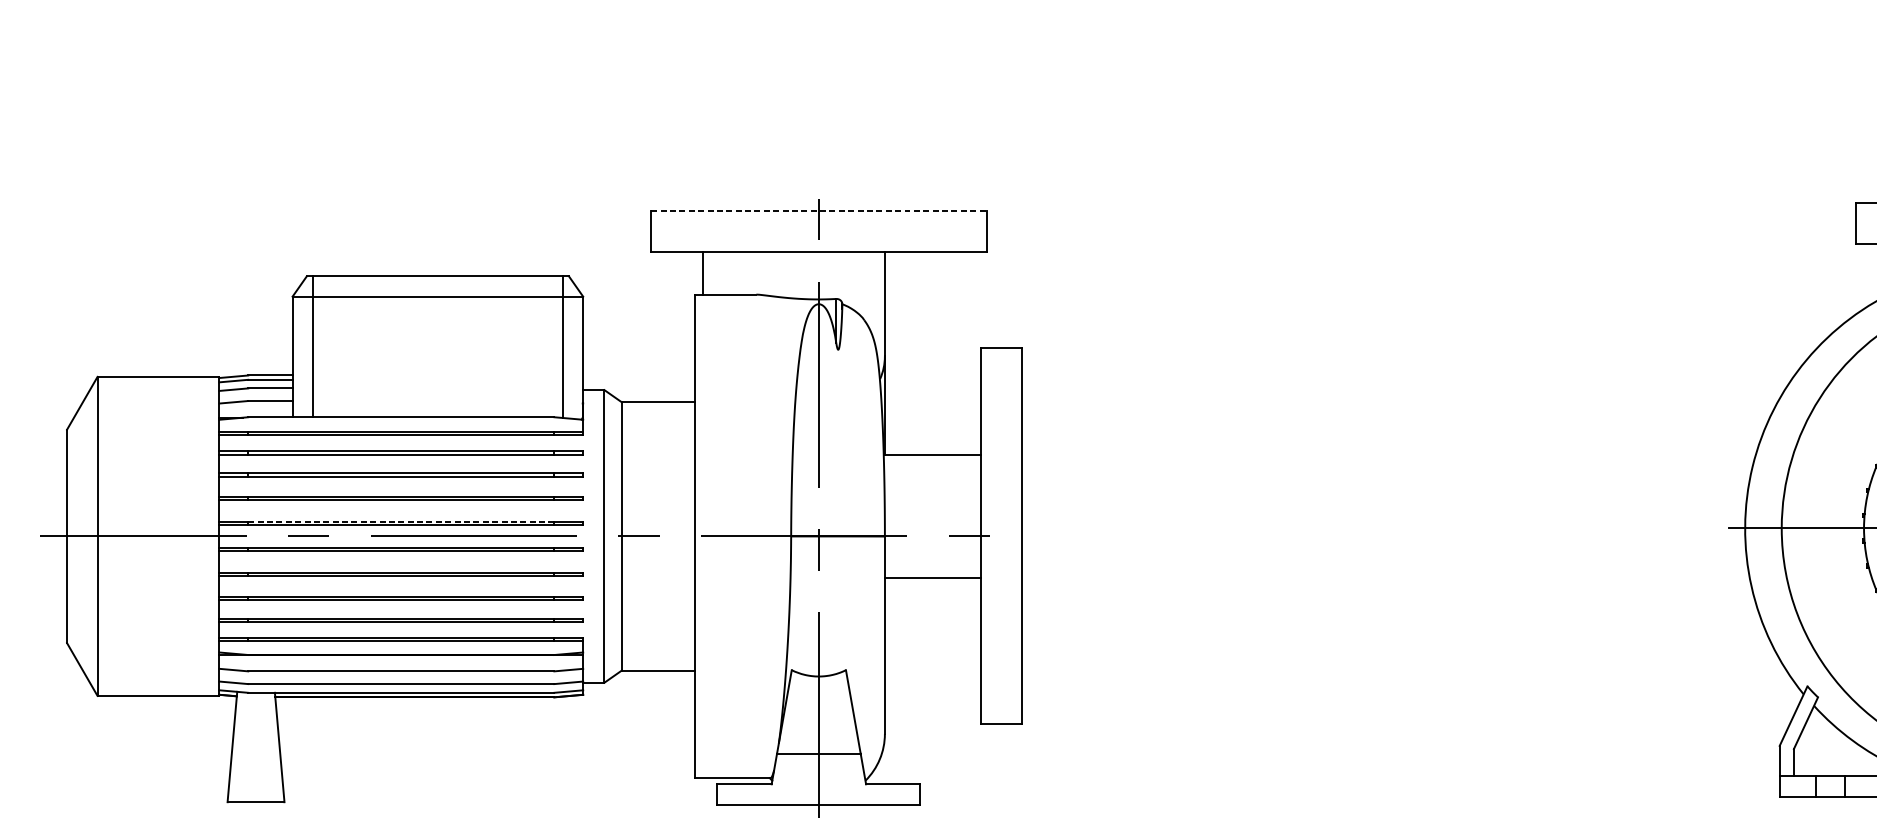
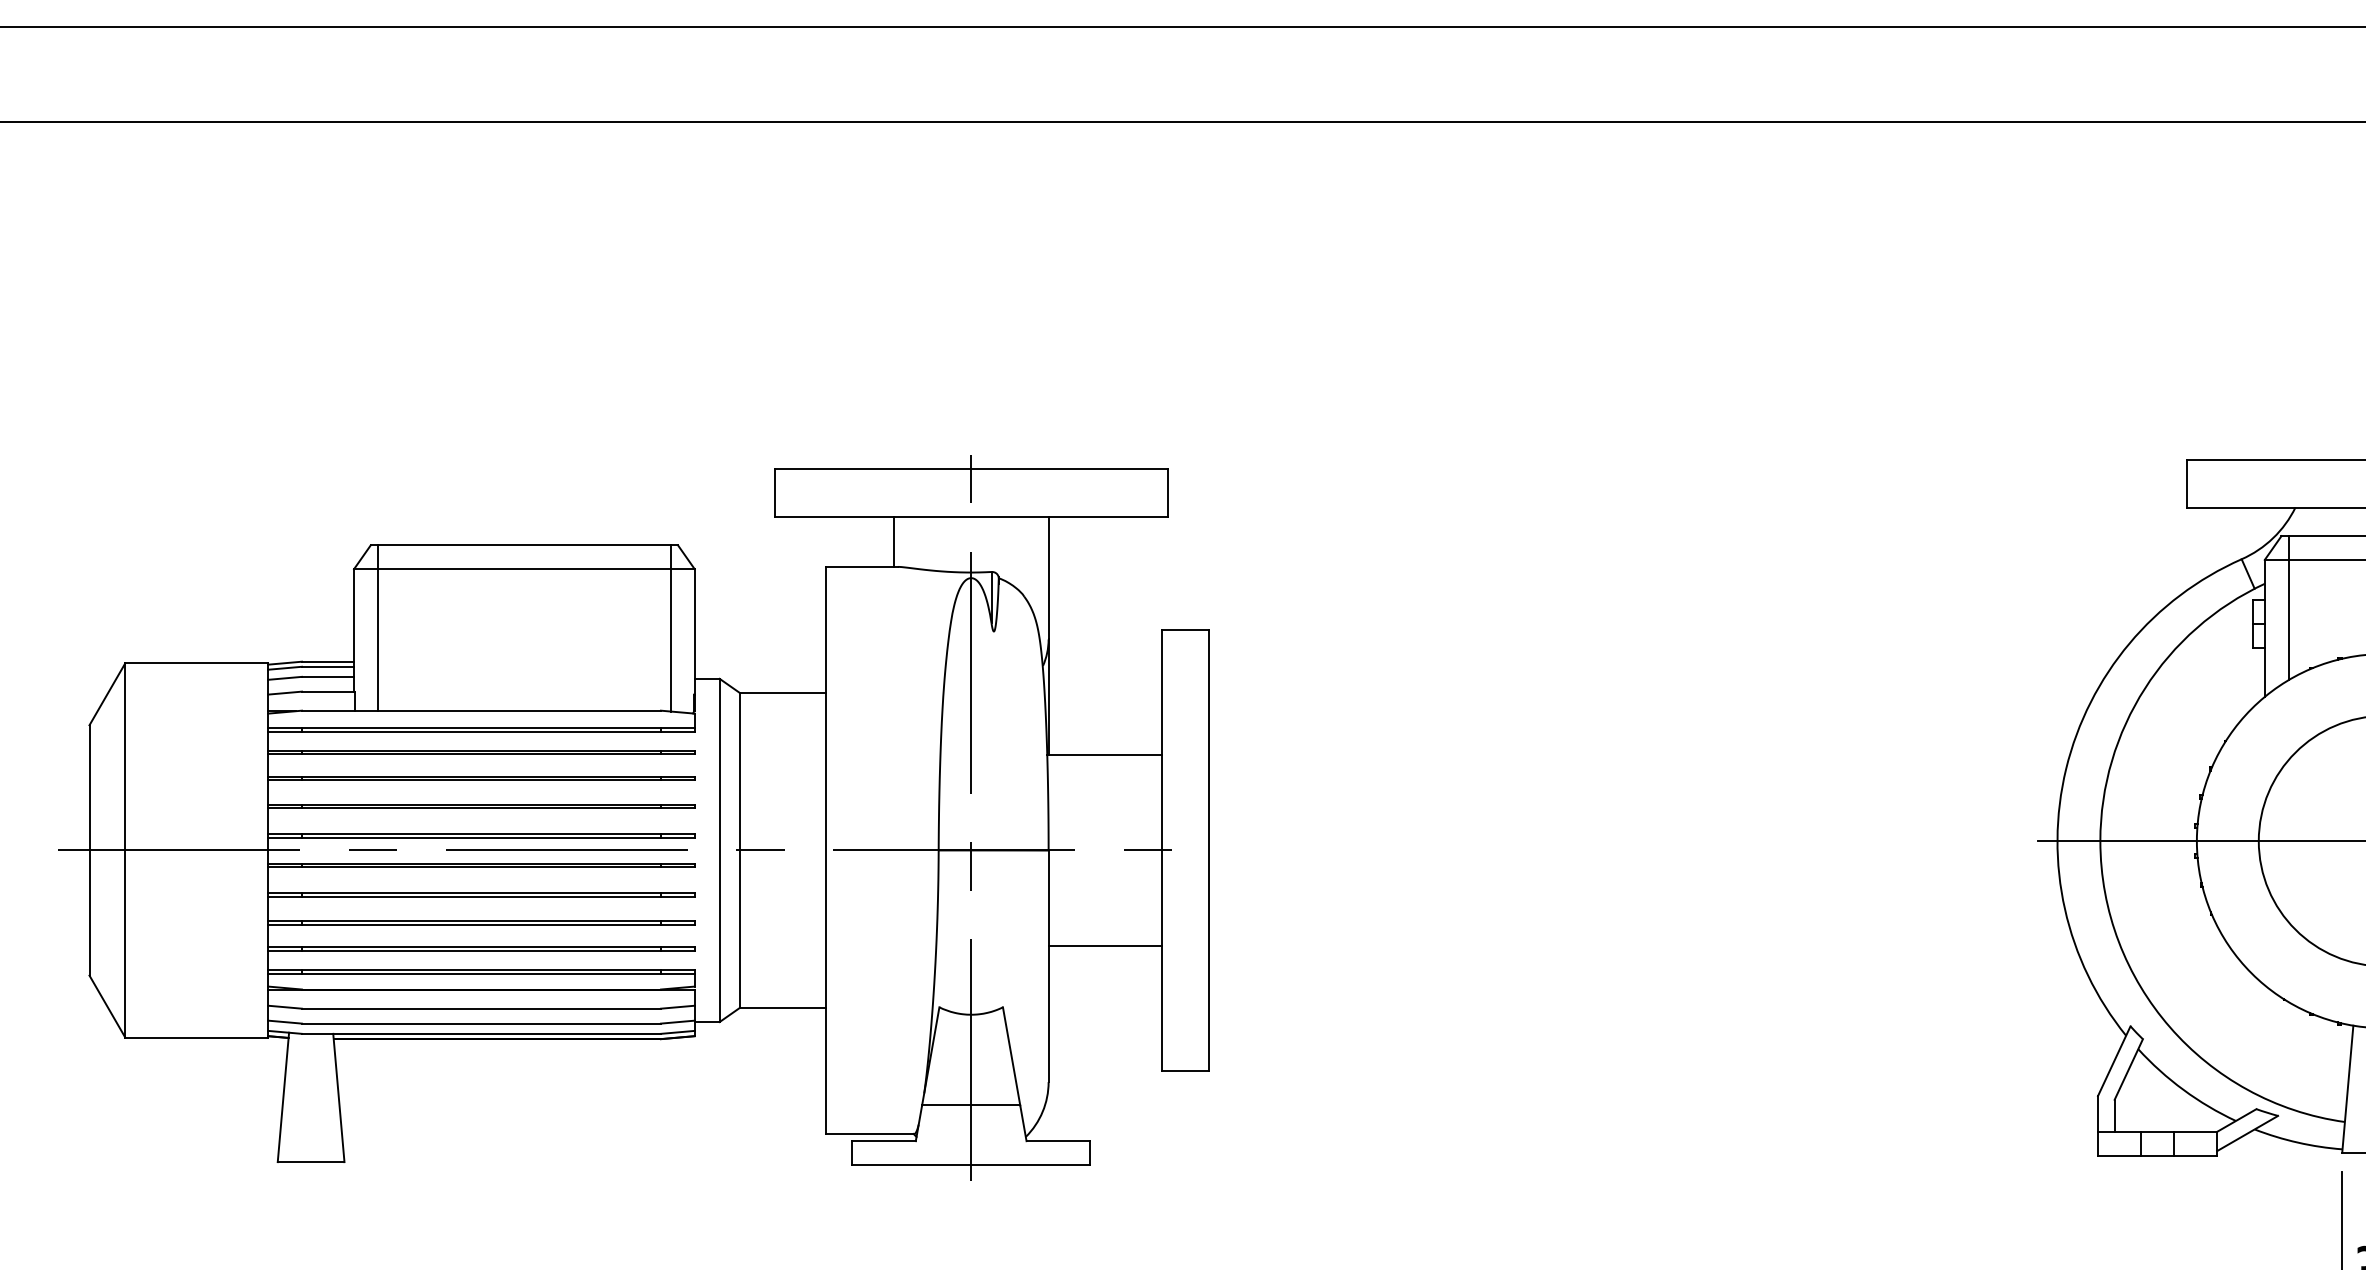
line: (819, 211) -> (971, 469), dashed -> solid
line: (702, 272) -> (893, 541), moved
line: (402, 521) -> (482, 833), dashed -> solid
line: (932, 578) -> (1104, 945), moved

